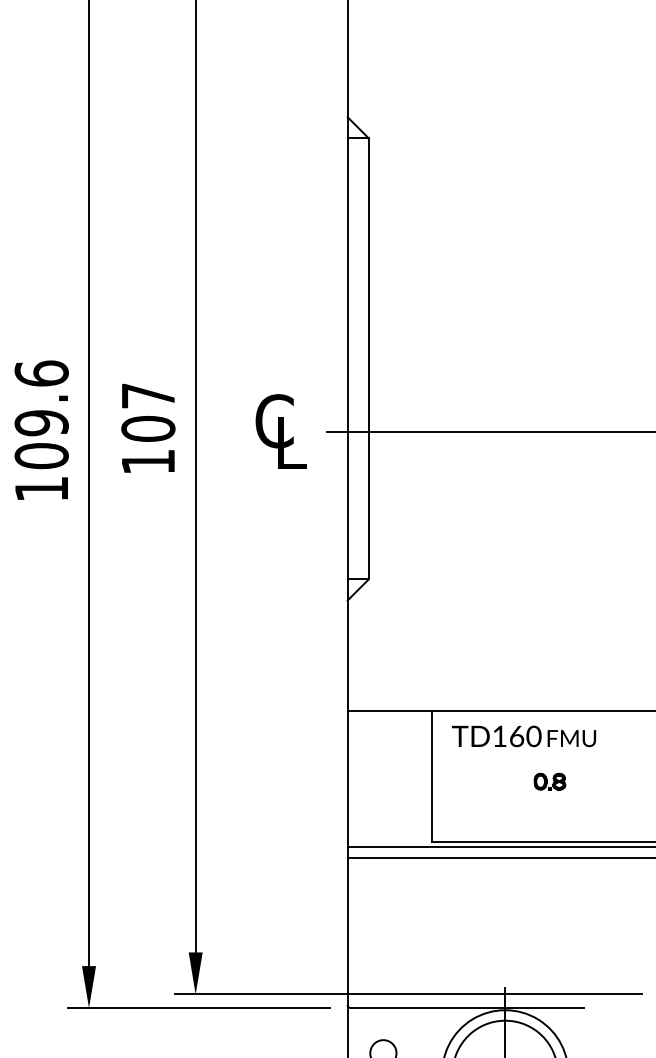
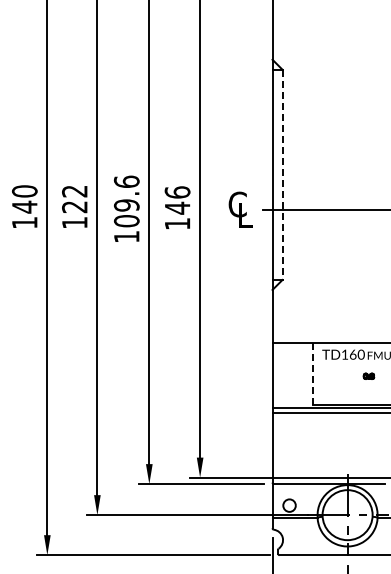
line: (368, 360) -> (282, 175), solid -> dashed
text: (148, 412) -> (177, 200), 107 -> 146
line: (431, 777) -> (312, 374), solid -> dashed
part: (549, 782) -> (368, 376), size x0.7

